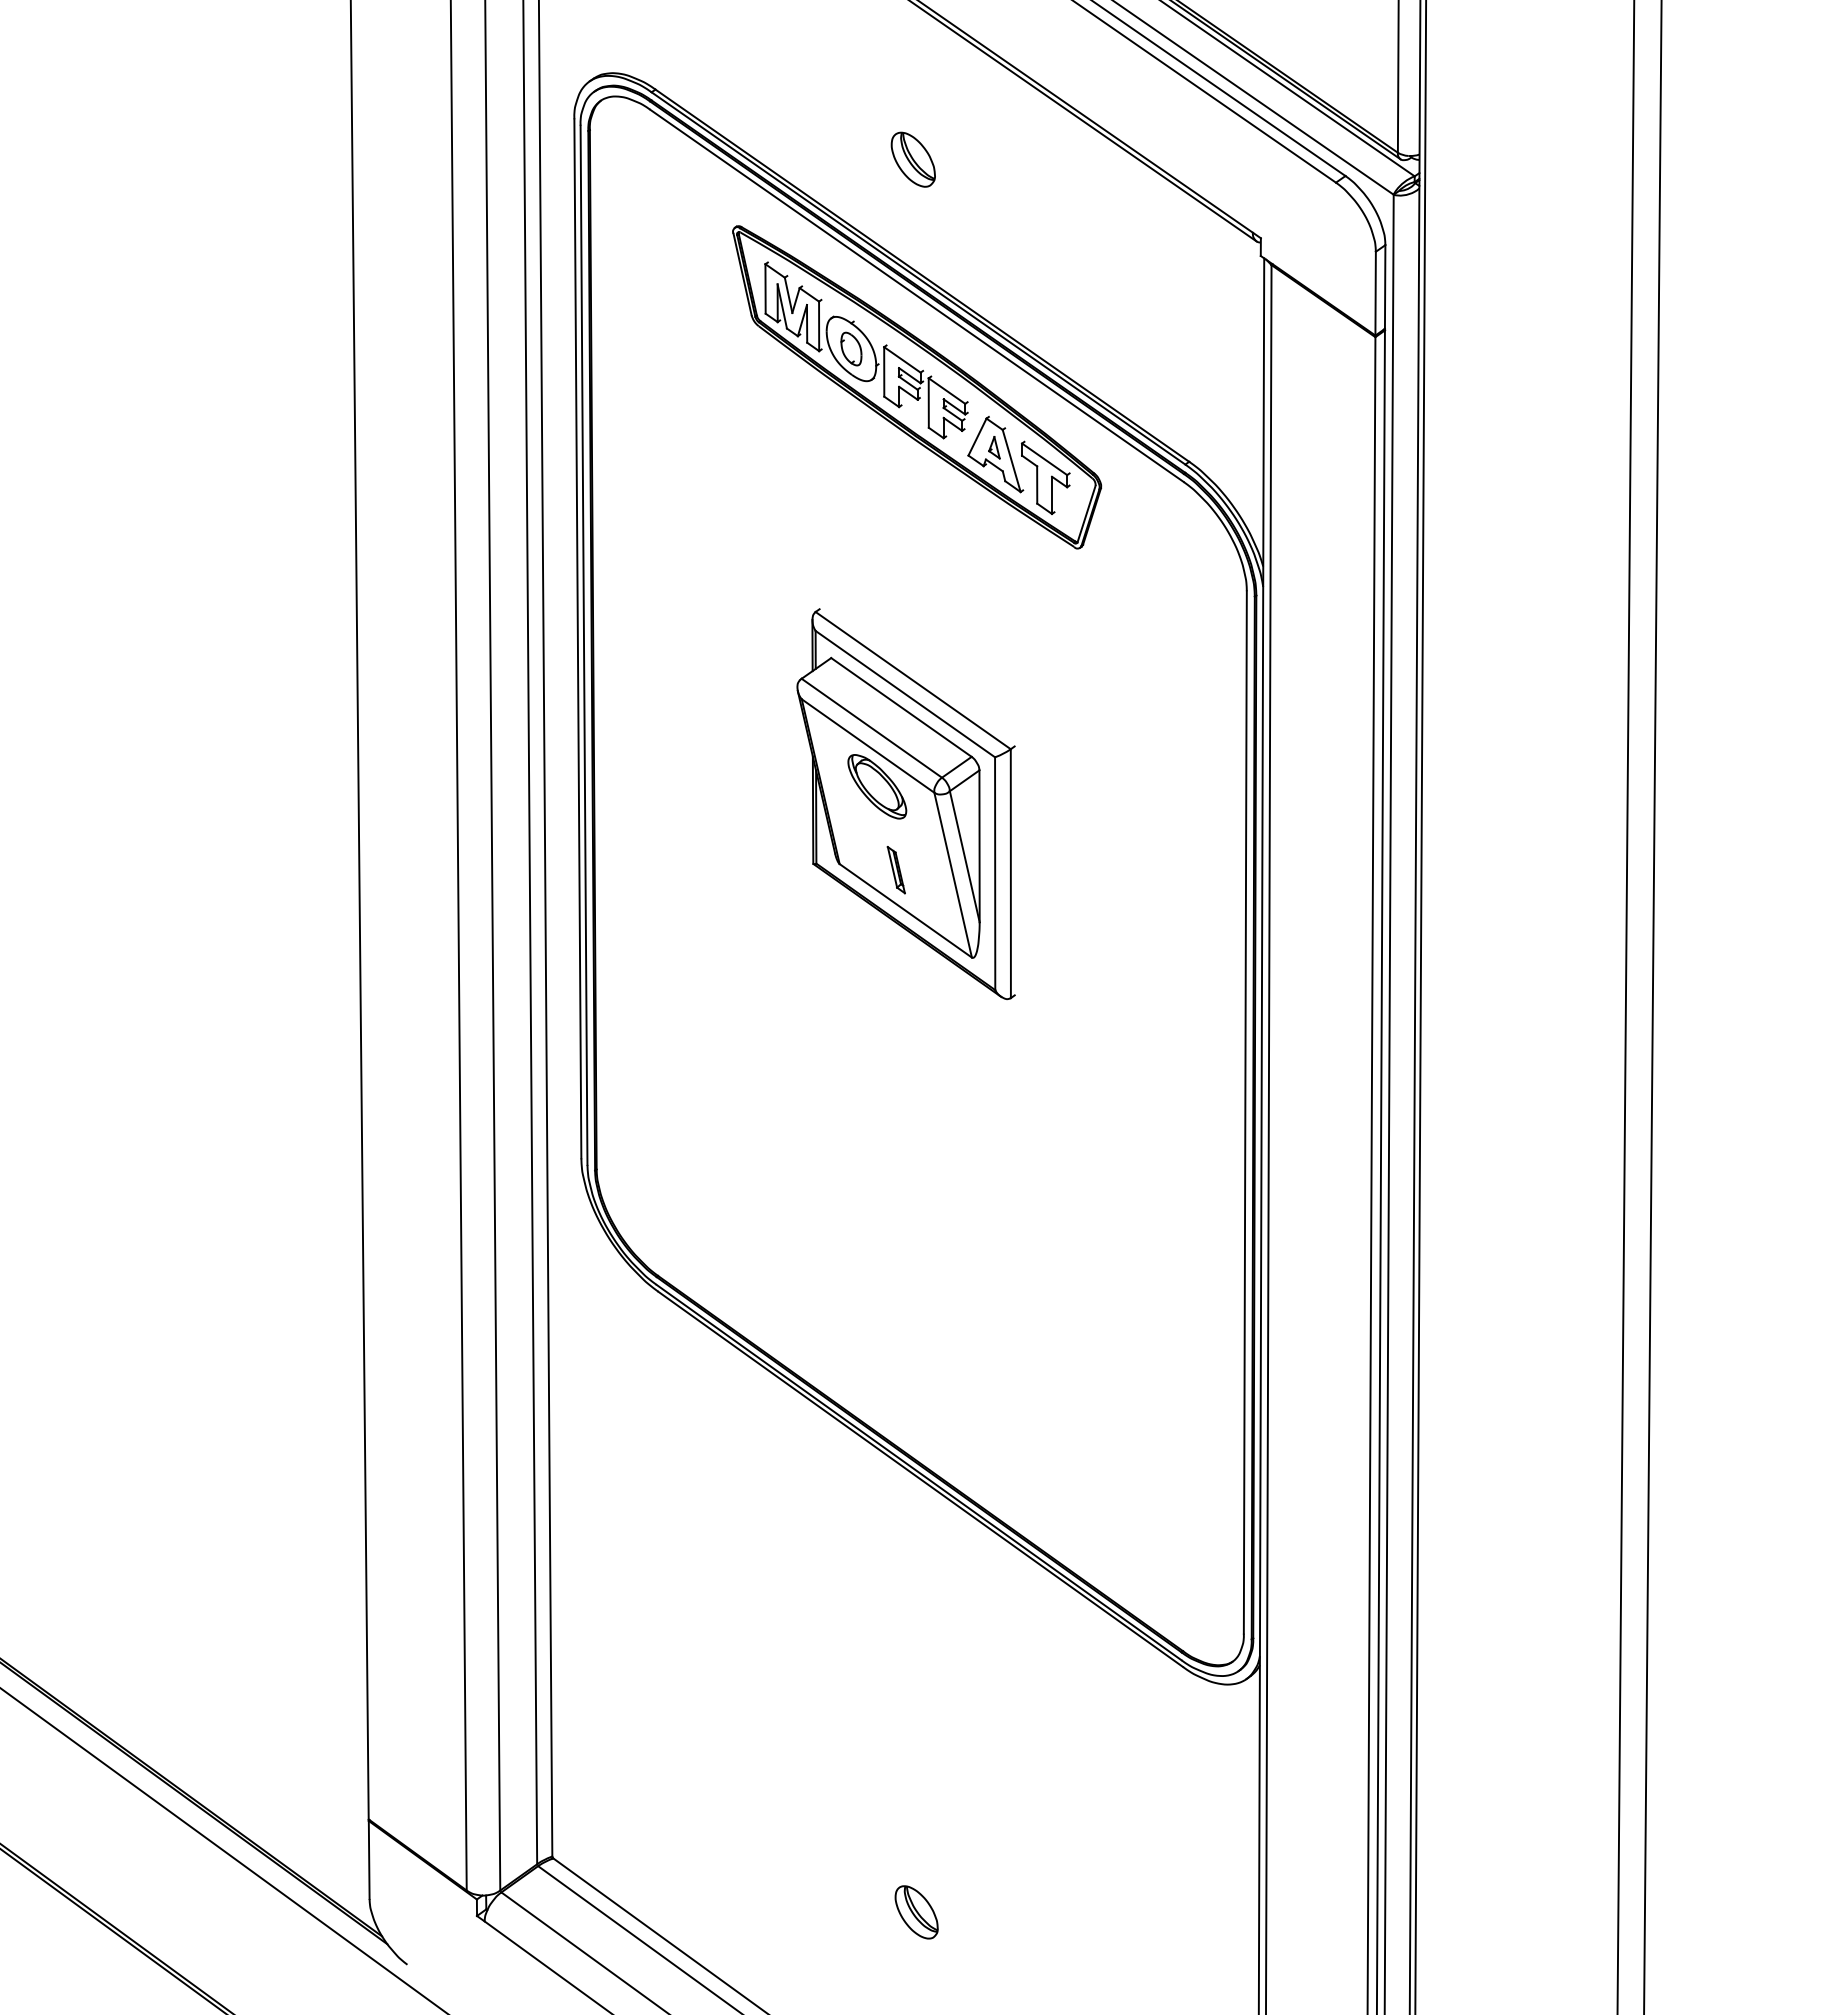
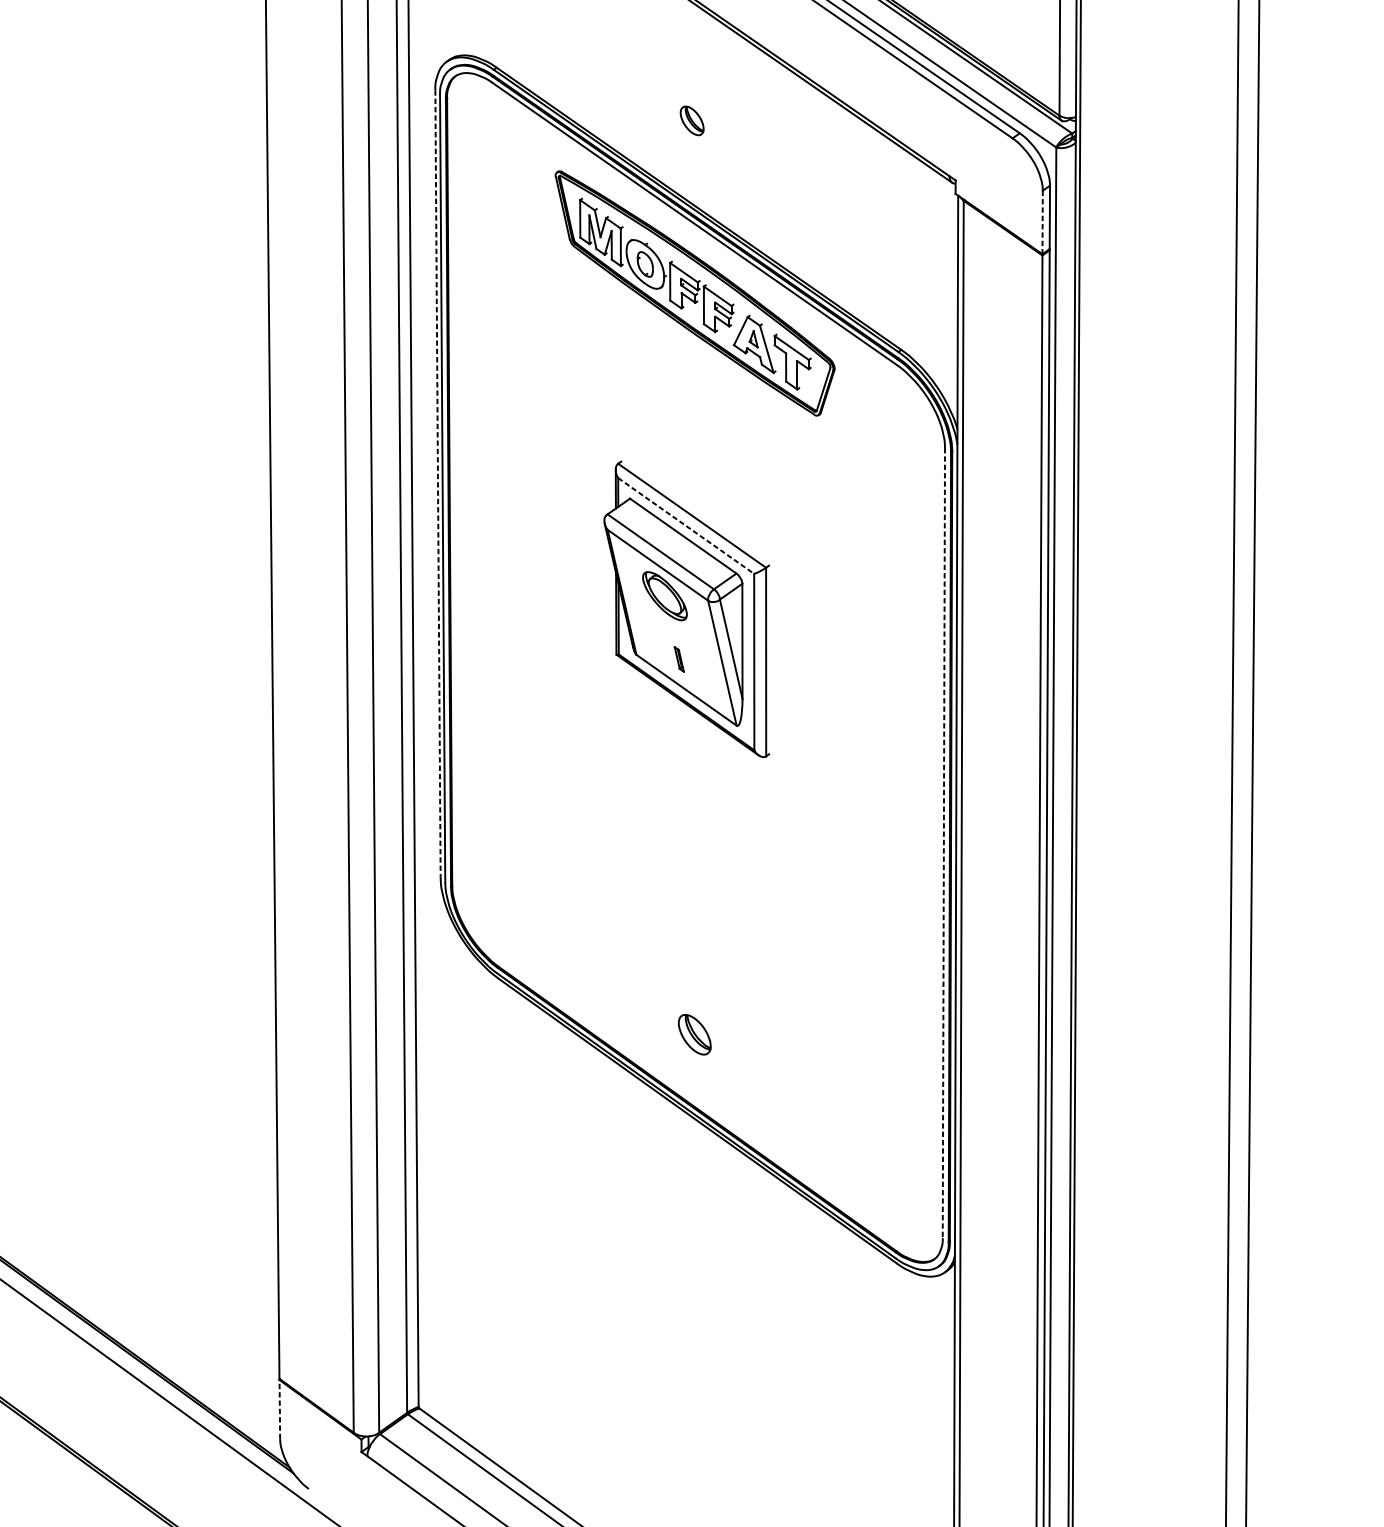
part: (912, 159) -> (691, 120), size x0.7
line: (1375, 293) -> (1042, 222), solid -> dashed
line: (577, 638) -> (437, 483), solid -> dashed
line: (905, 694) -> (686, 526), solid -> dashed
part: (895, 870) -> (678, 659), size x0.7
line: (1245, 1112) -> (944, 843), solid -> dashed
line: (369, 1859) -> (280, 1409), solid -> dashed
part: (916, 1912) -> (694, 1034), moved

